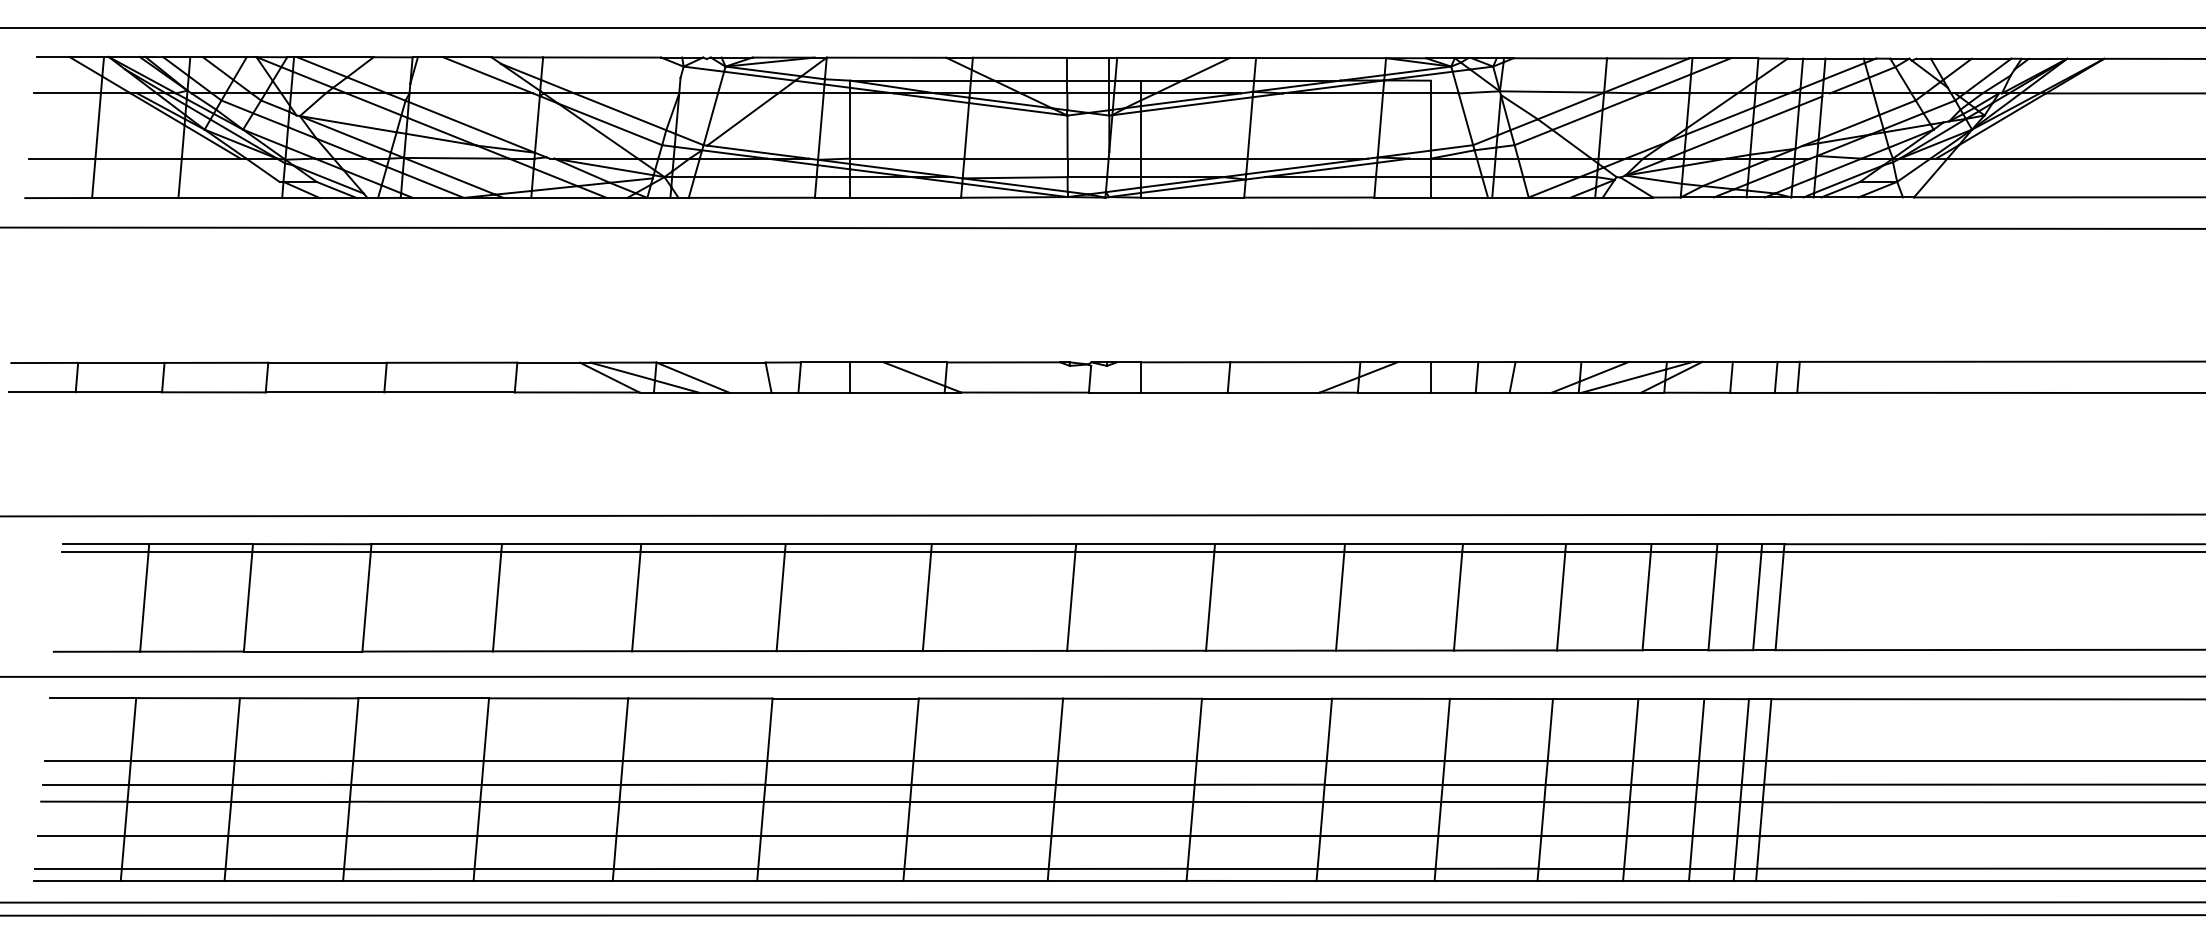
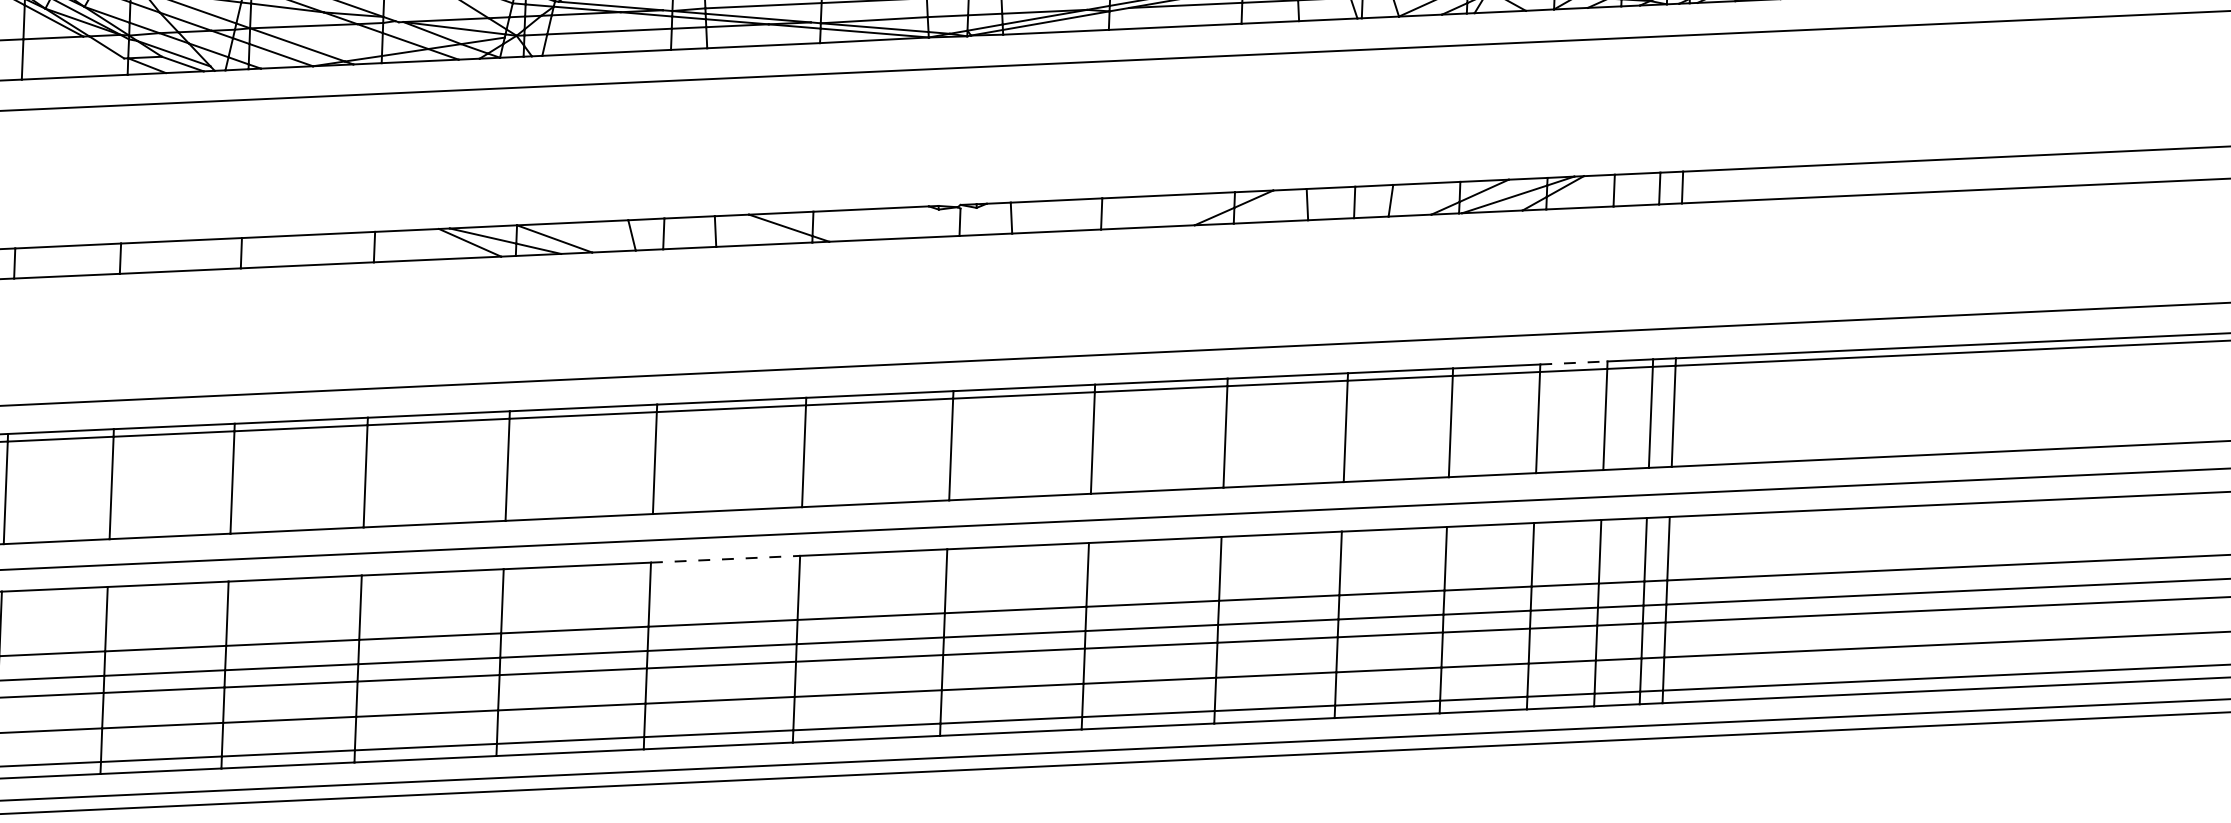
line: (1684, 544) -> (1573, 363), solid -> dashed
line: (846, 698) -> (726, 559), solid -> dashed

